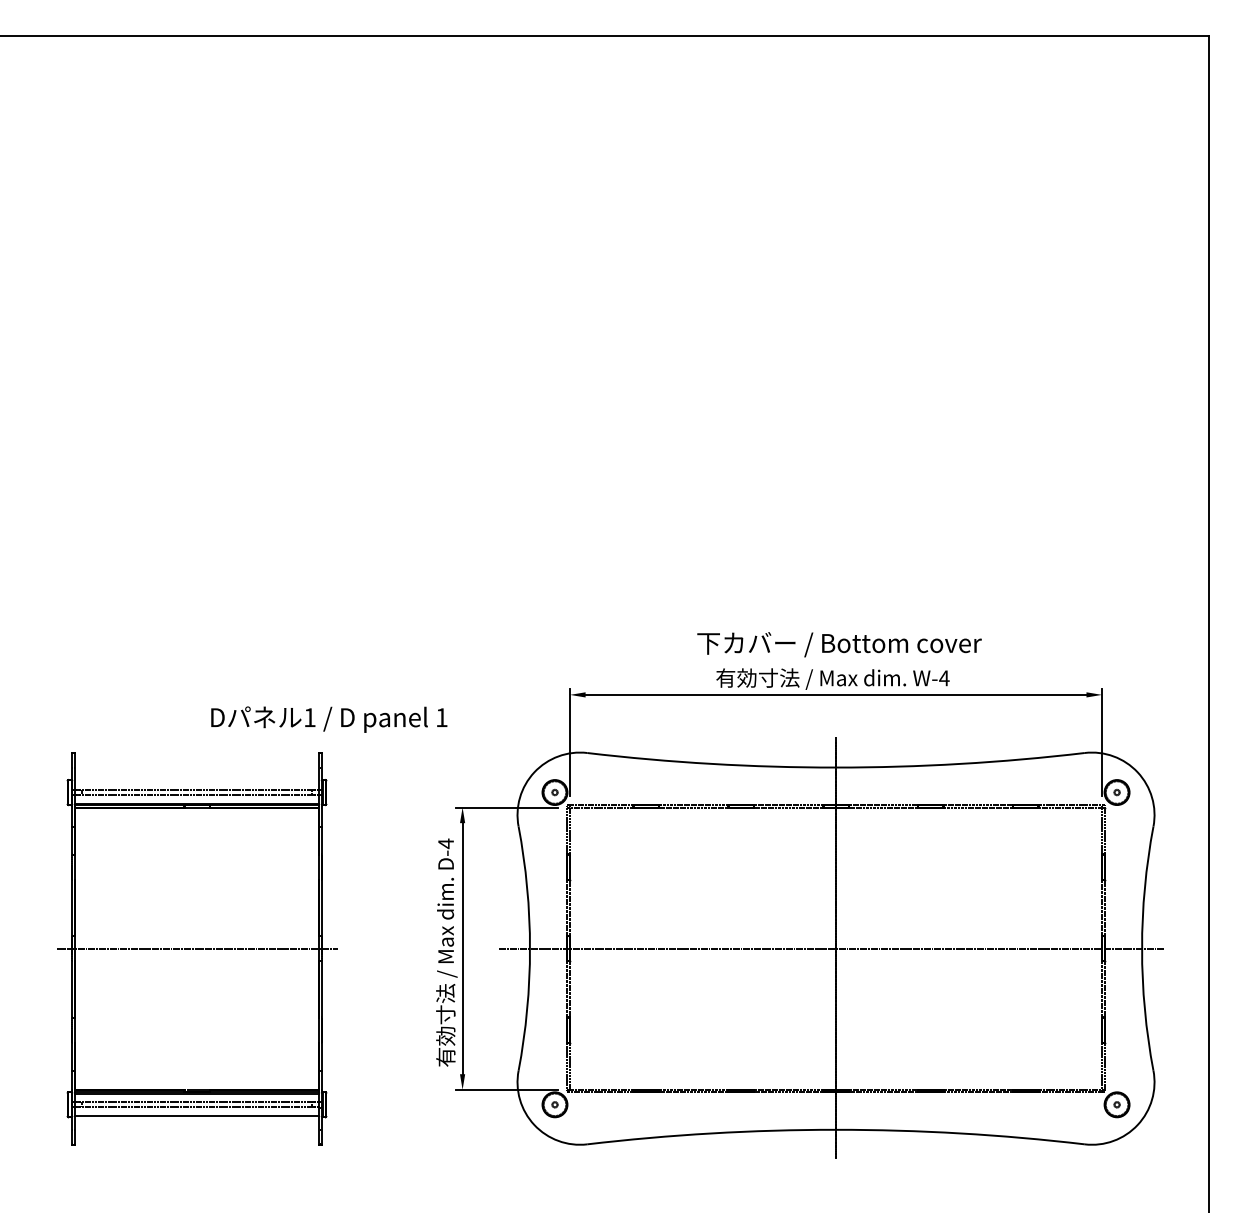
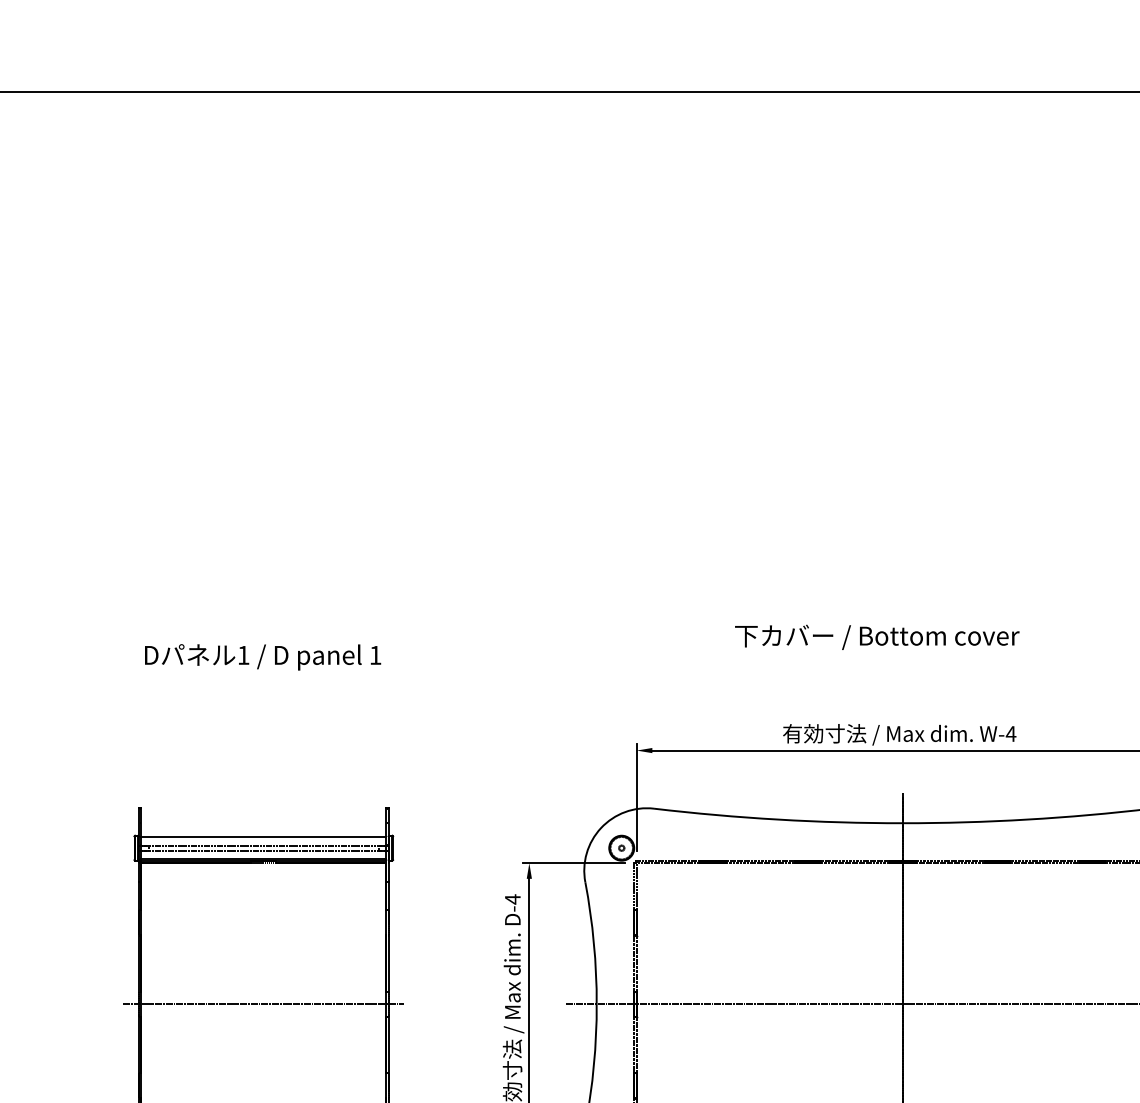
text: (839, 644) -> (877, 637), moved
text: (329, 719) -> (263, 657), moved
line: (196, 781) -> (263, 837), added

